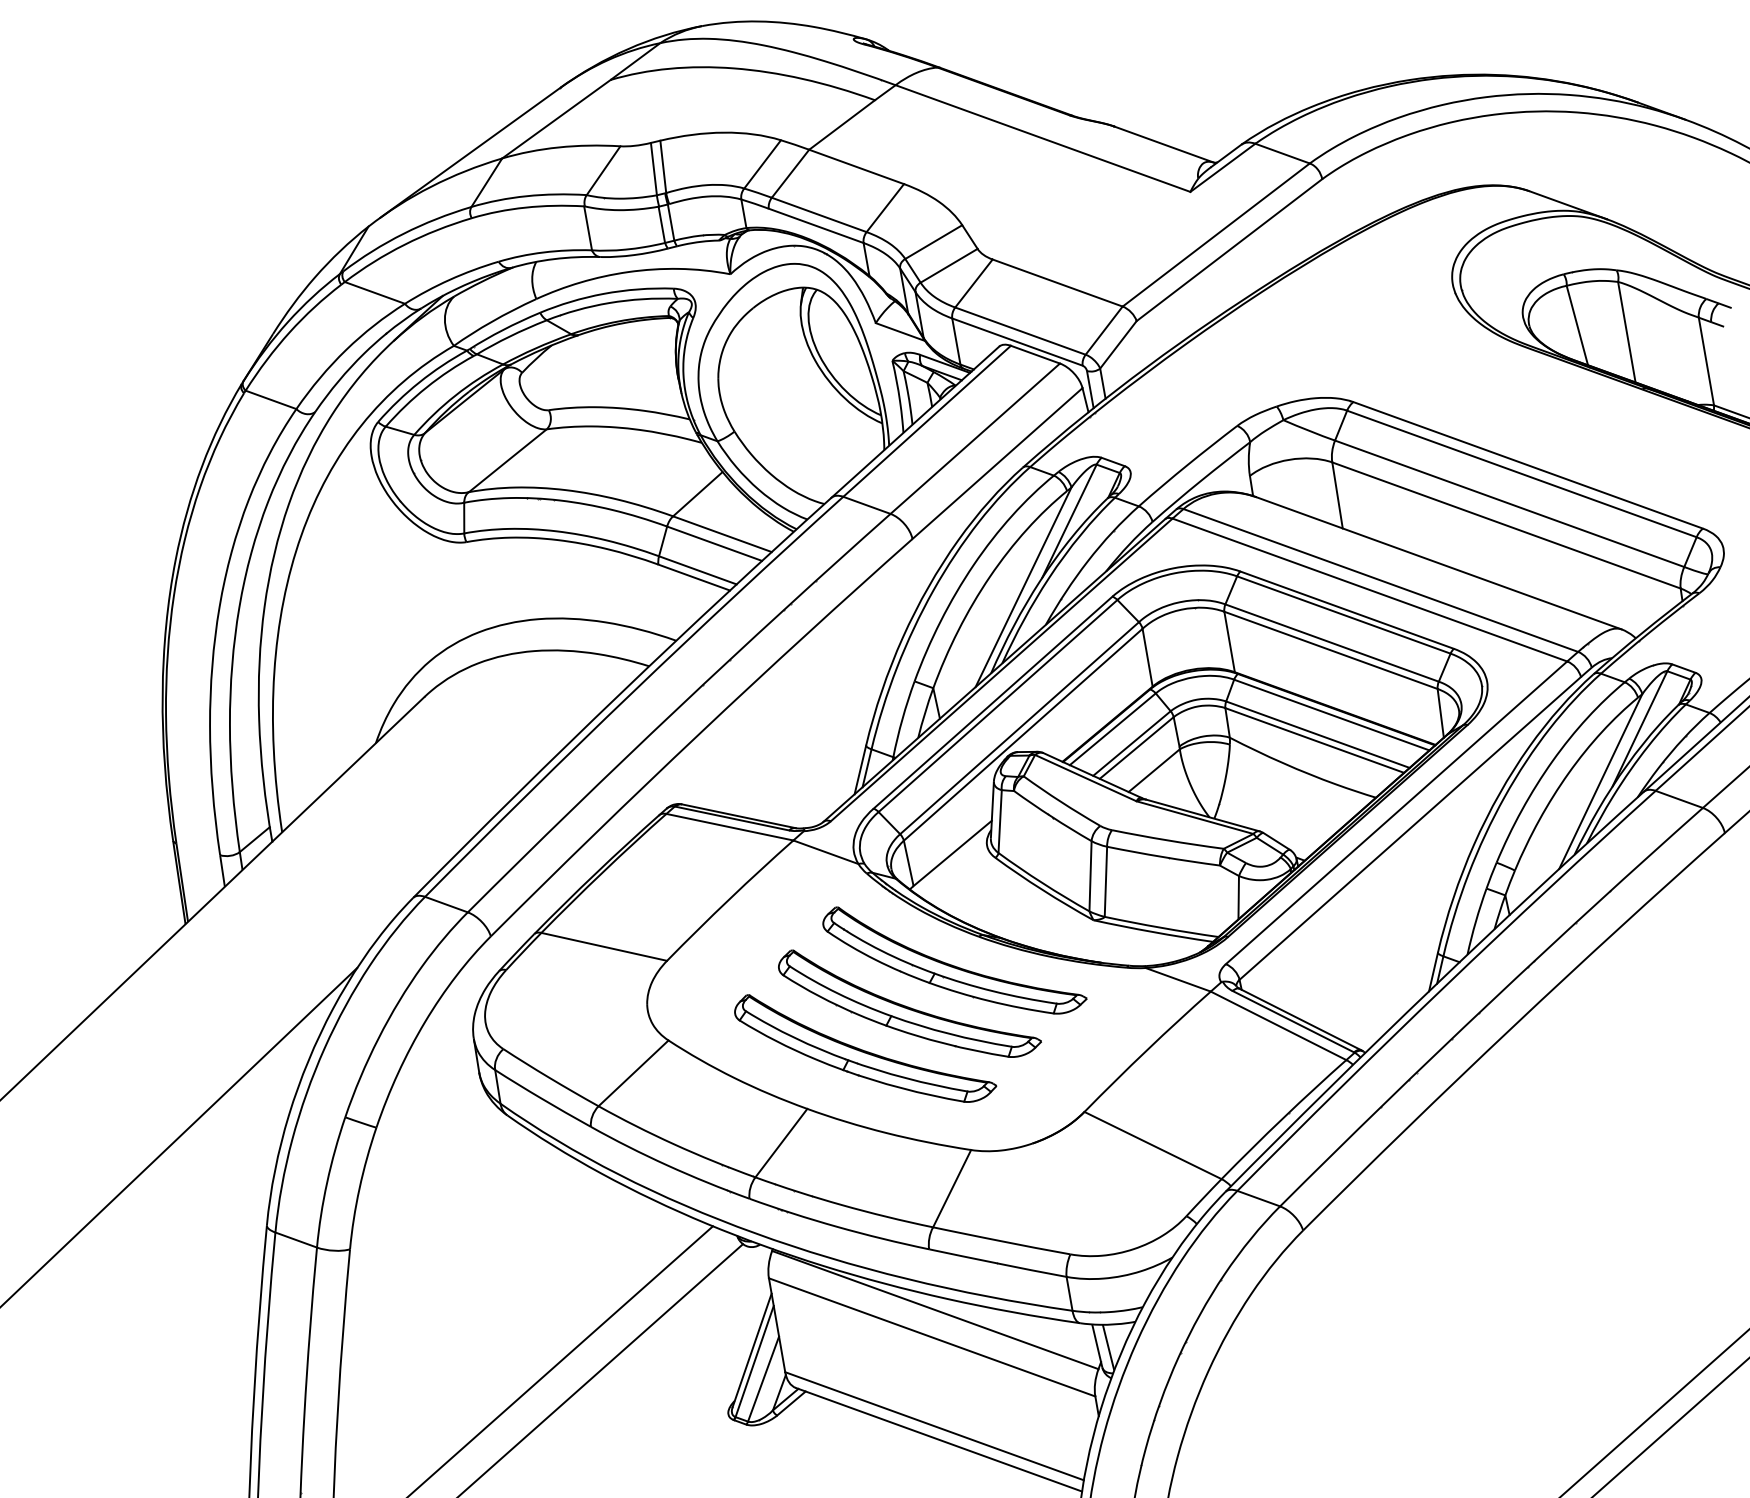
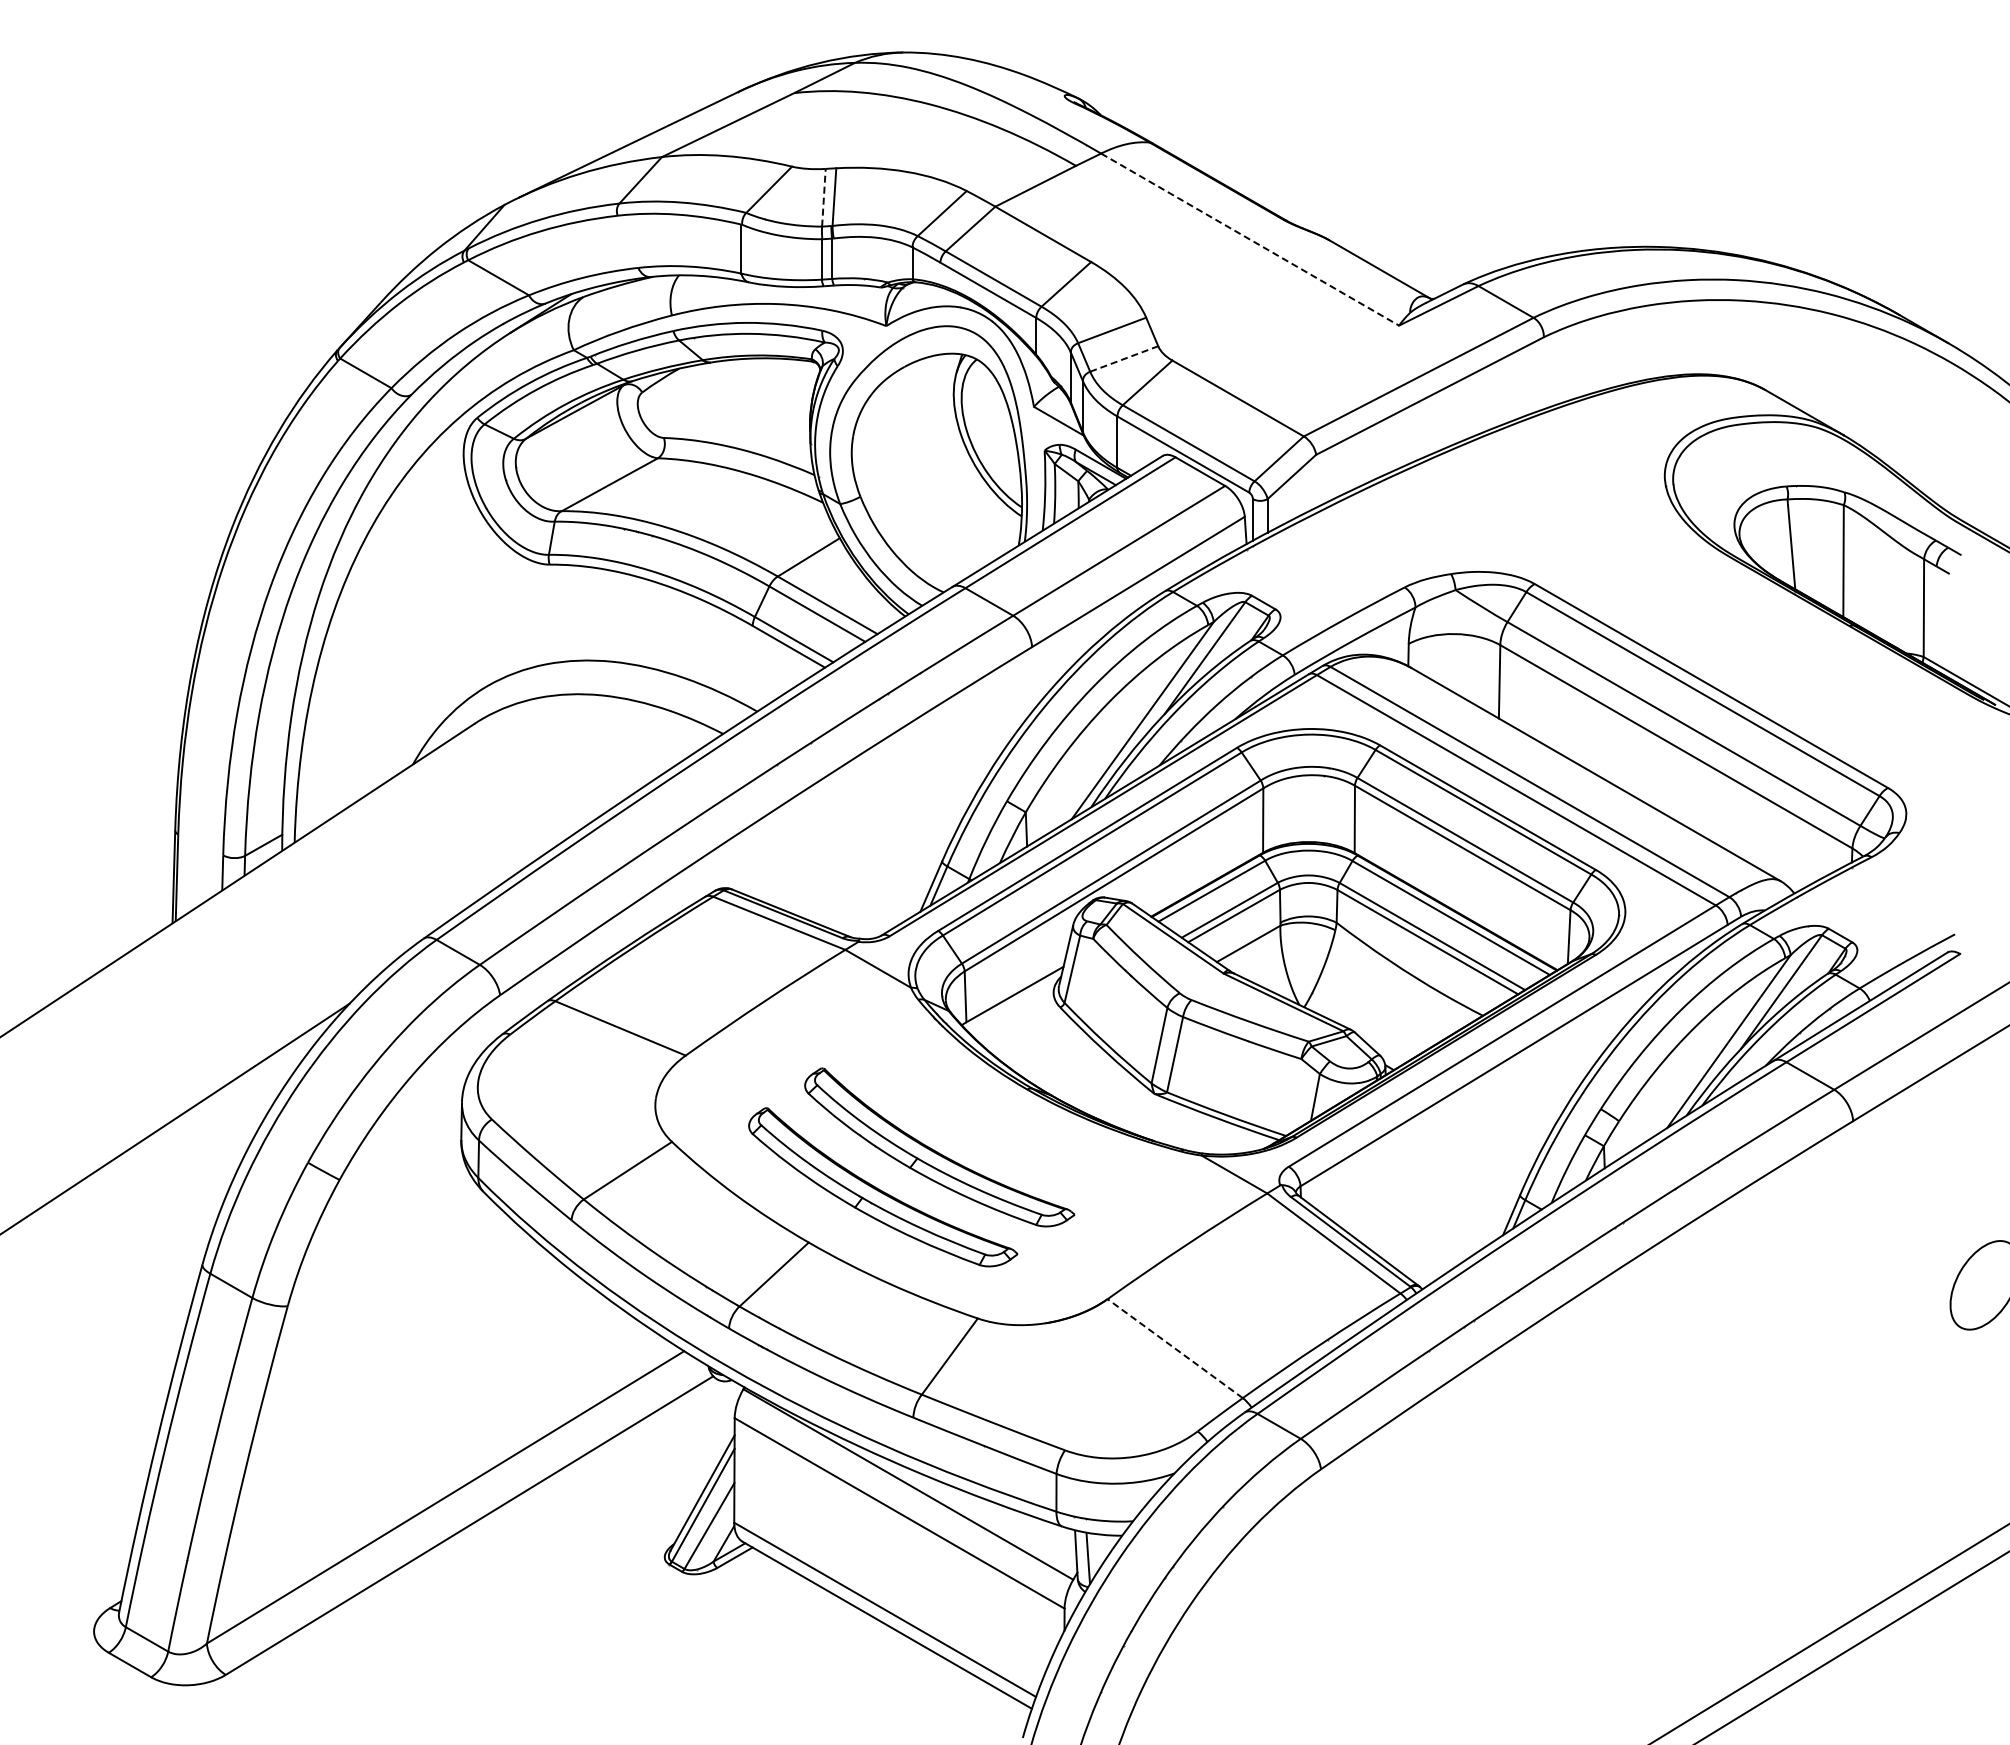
line: (1043, 138) -> (1250, 239), solid -> dashed
line: (653, 168) -> (823, 197), solid -> dashed
line: (949, 265) -> (1124, 358), solid -> dashed
part: (953, 965) -> (994, 1115), removed
line: (1153, 1145) -> (1175, 1348), solid -> dashed

